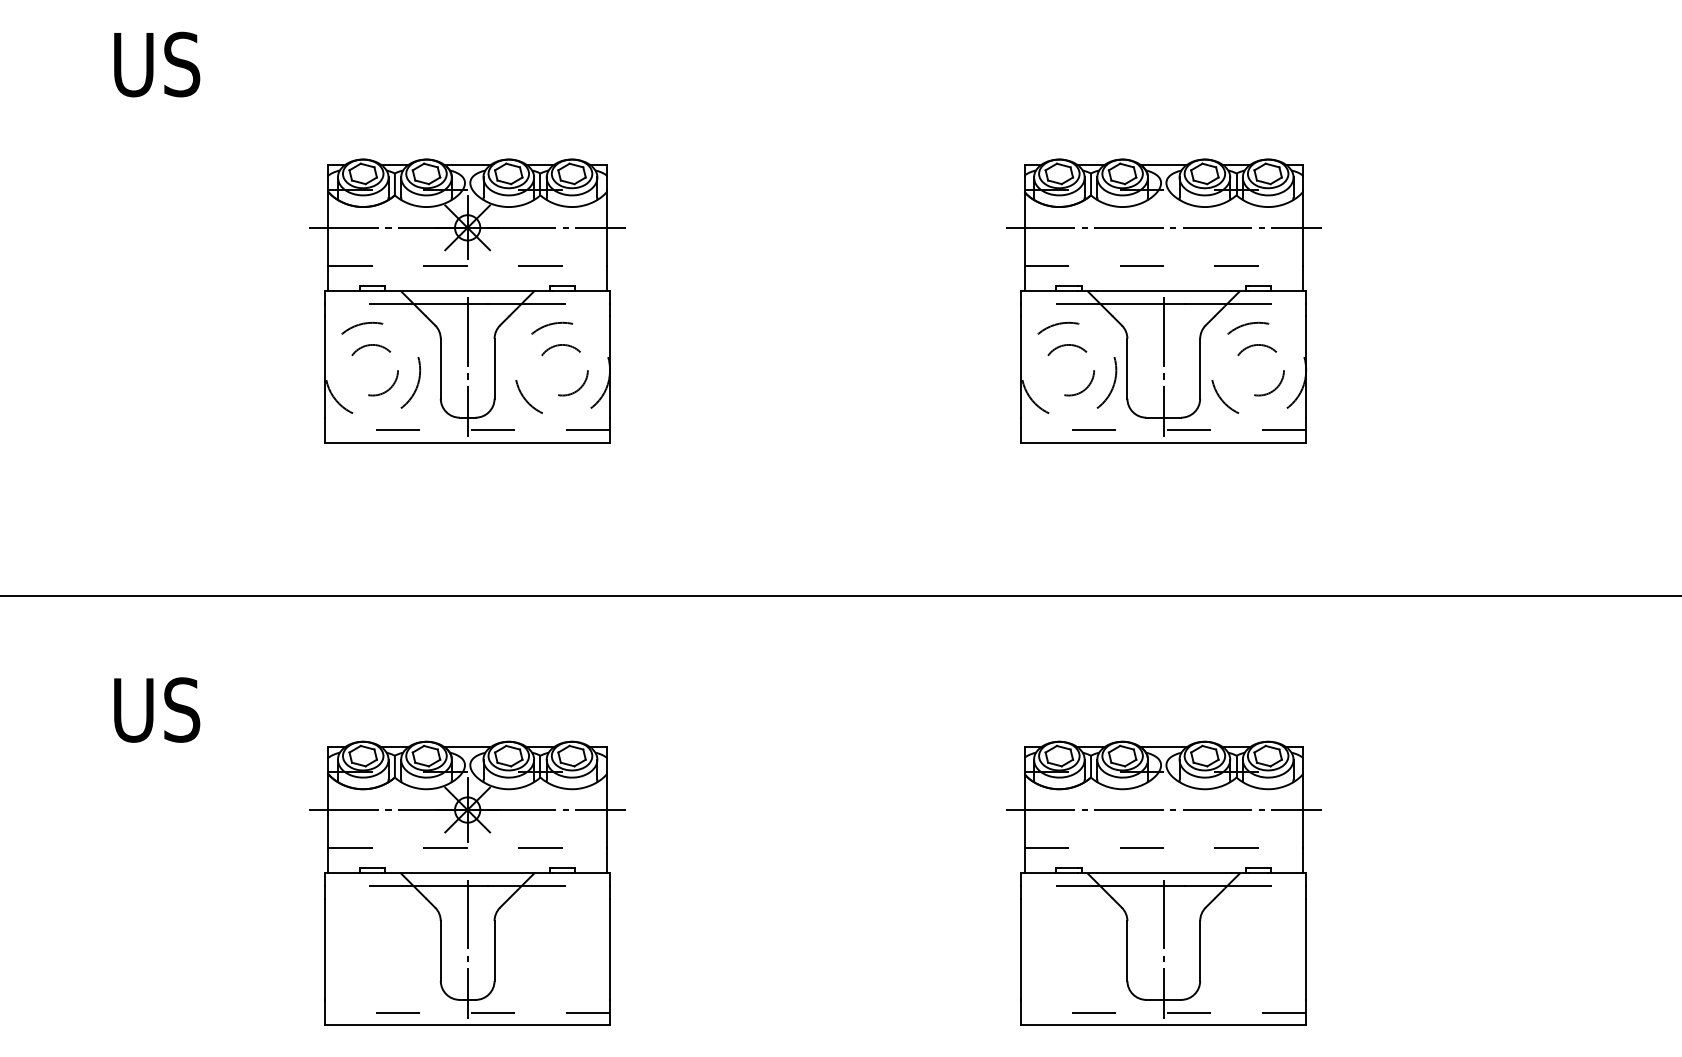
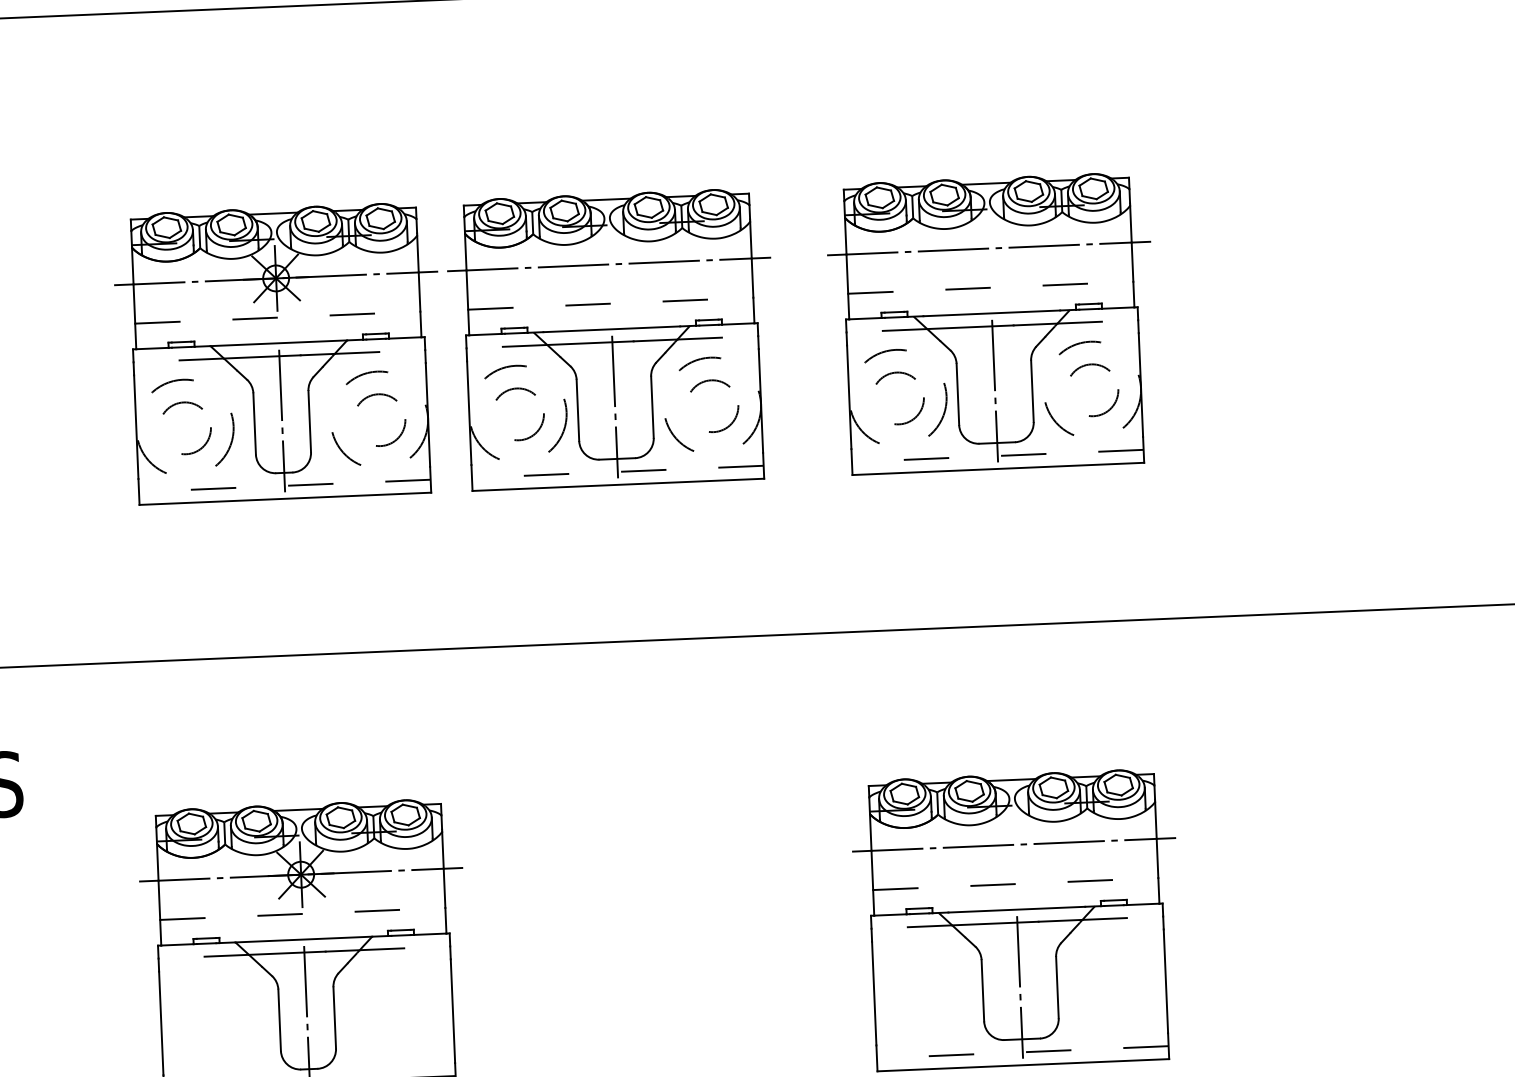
part: (792, 300) -> (611, 338), added

